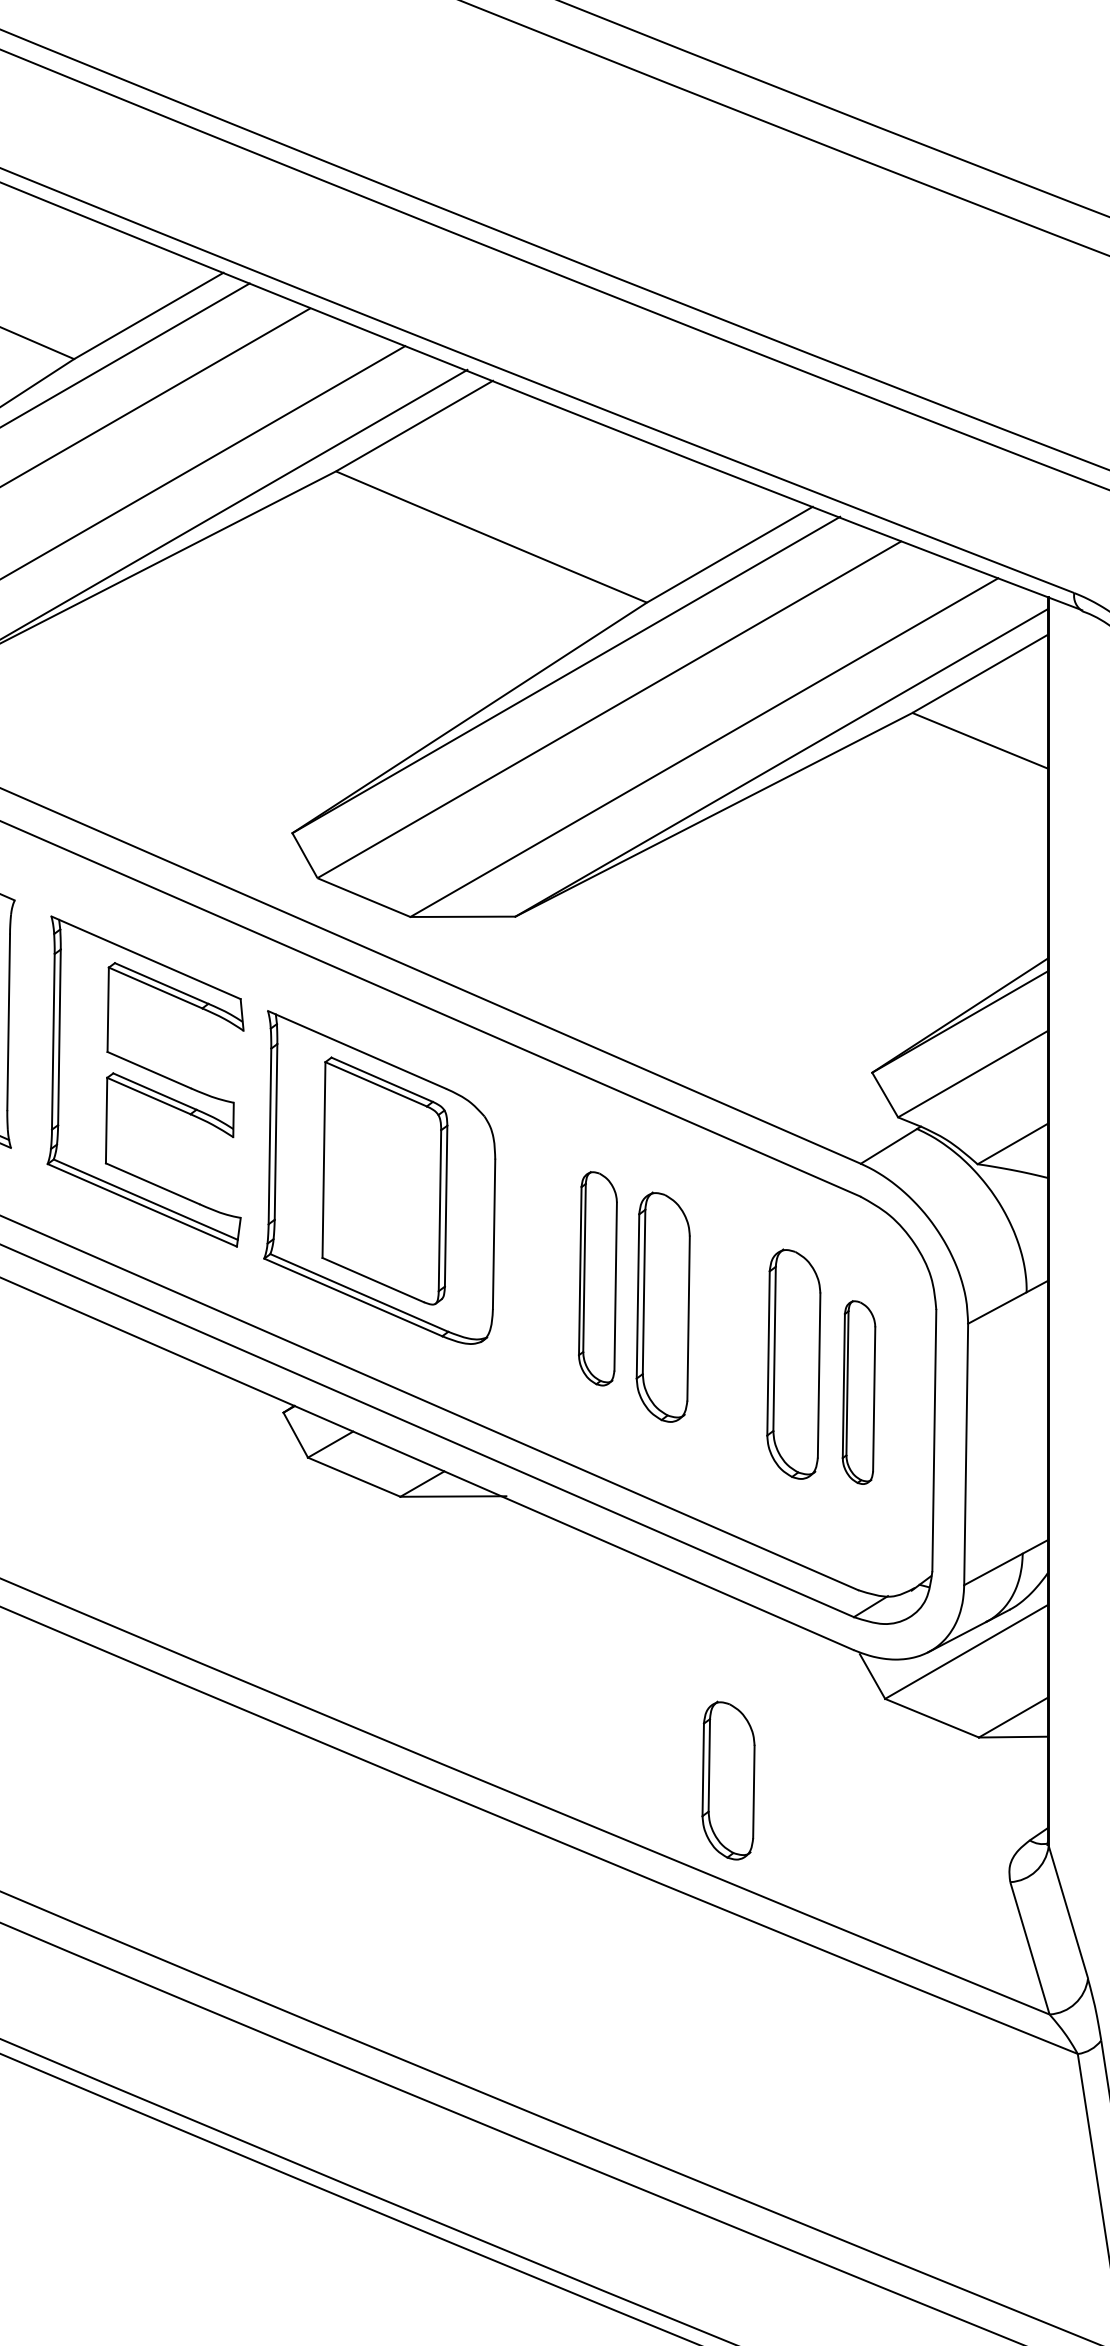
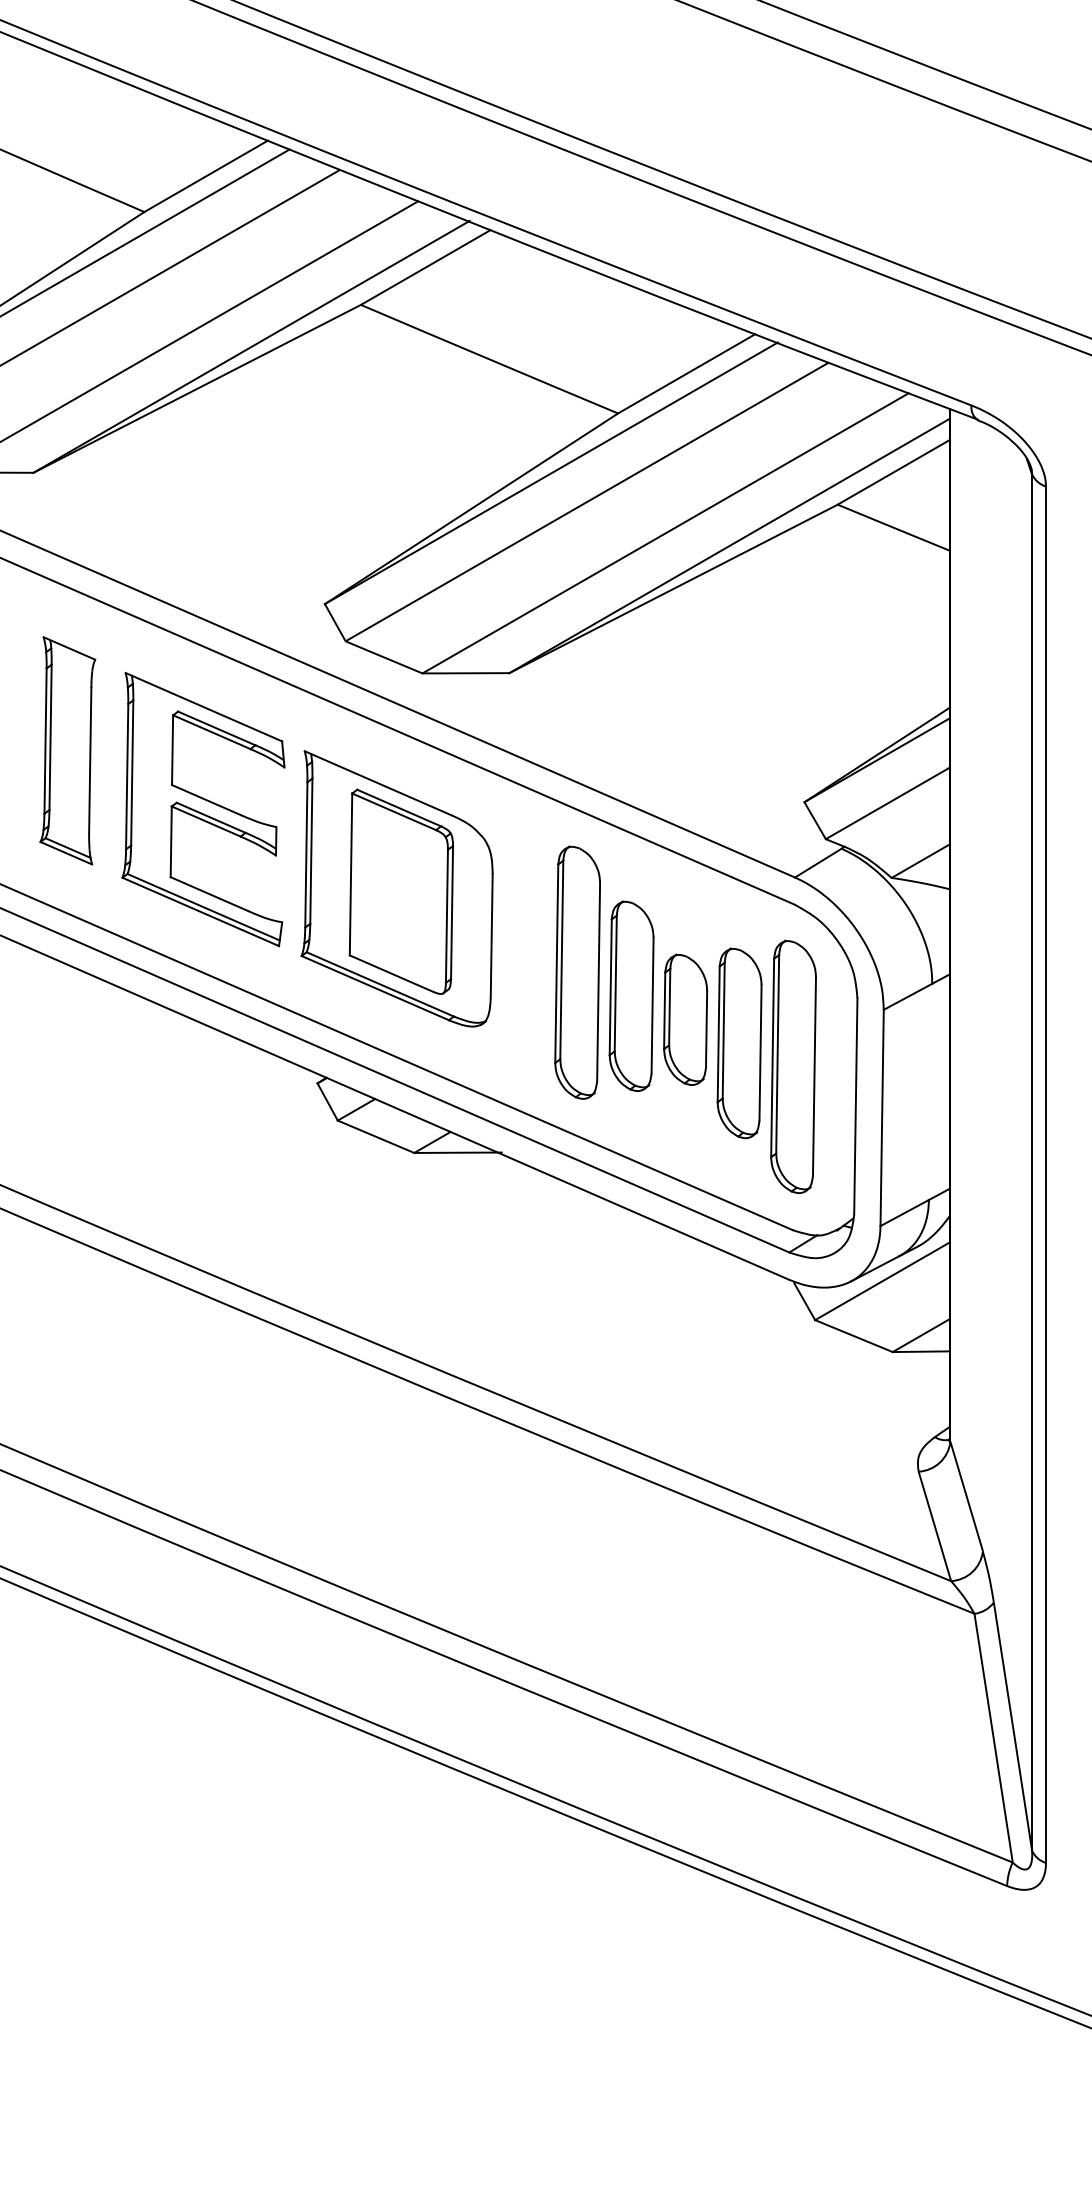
part: (597, 1278) -> (577, 972), size x1.43
part: (858, 1392) -> (793, 1066), size x1.67
part: (728, 1780) -> (685, 1019), moved

